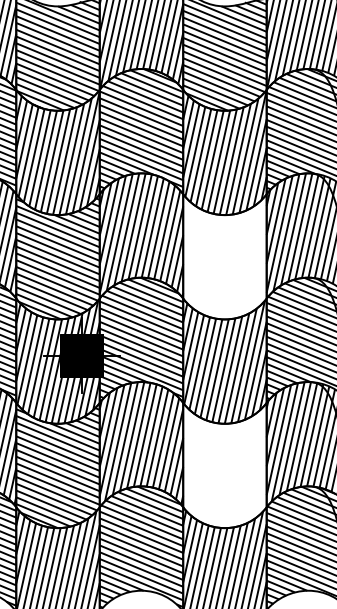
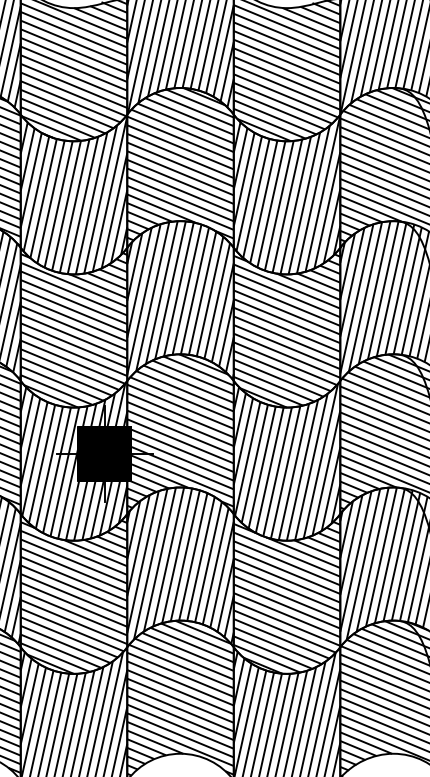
hatch: (224, 256) -> (286, 327), added
hatch: (224, 465) -> (286, 593), added

